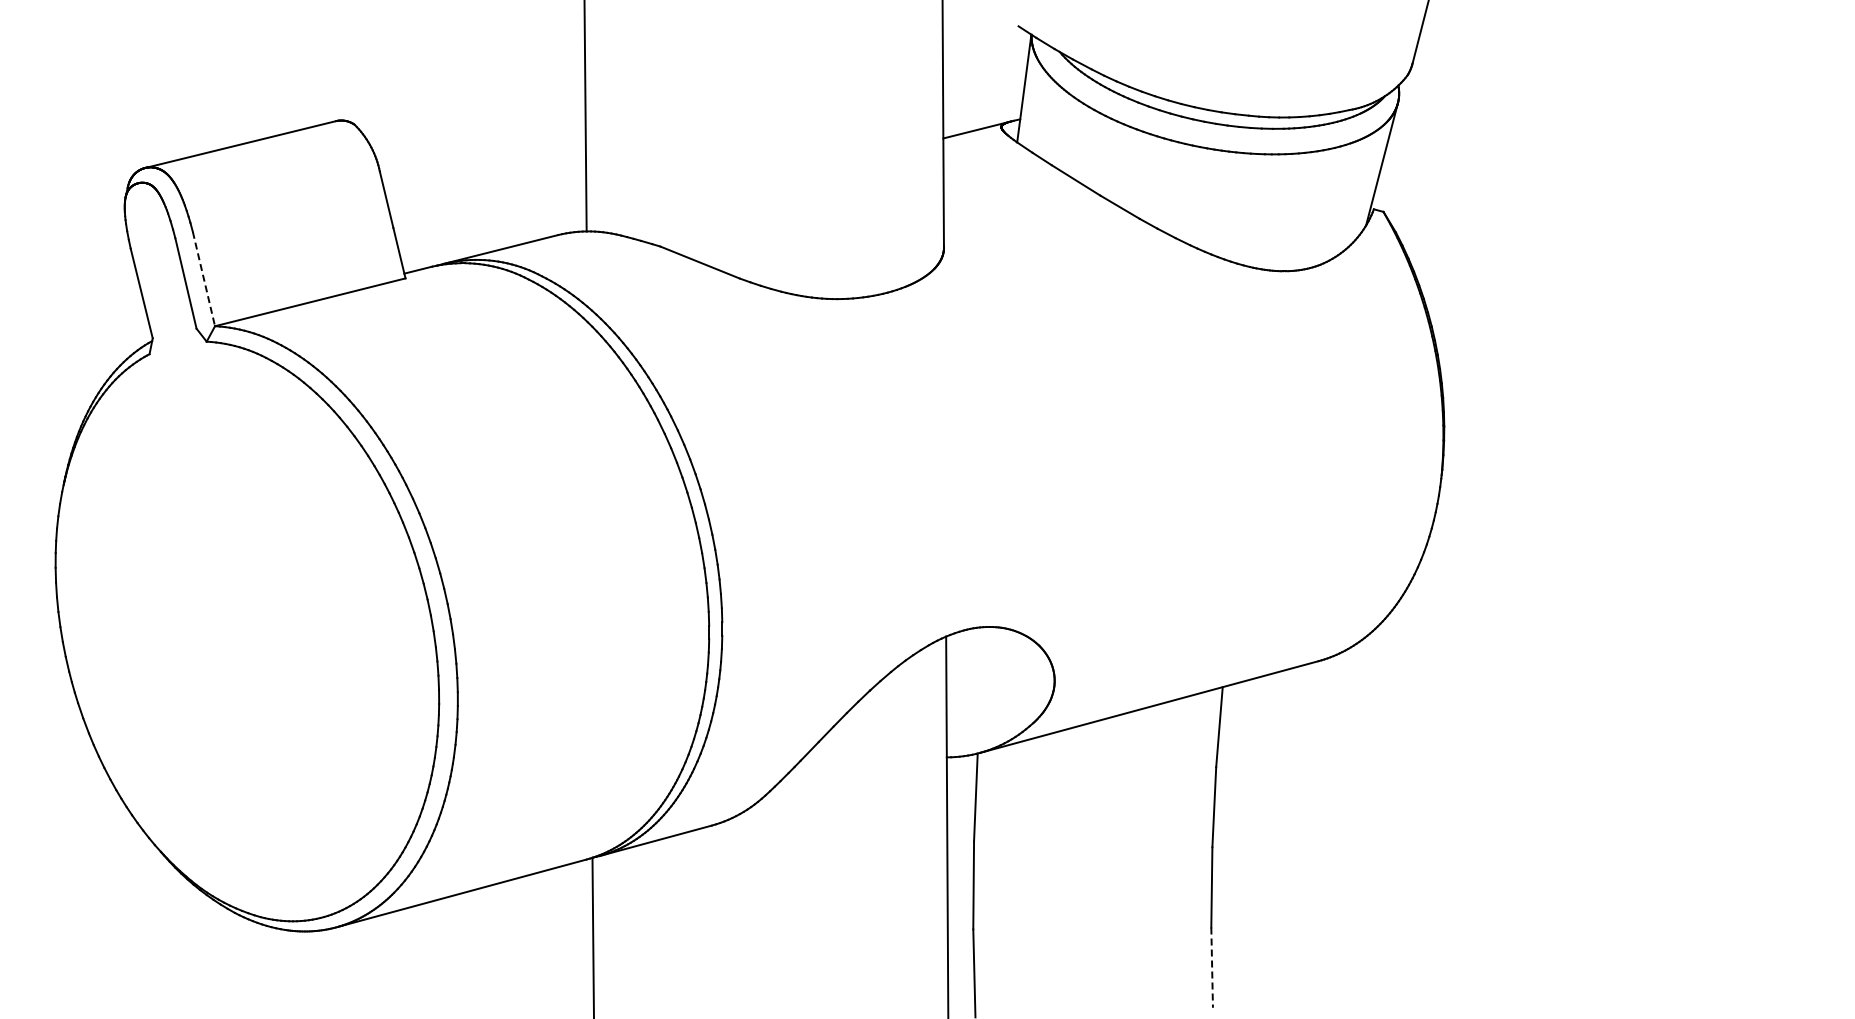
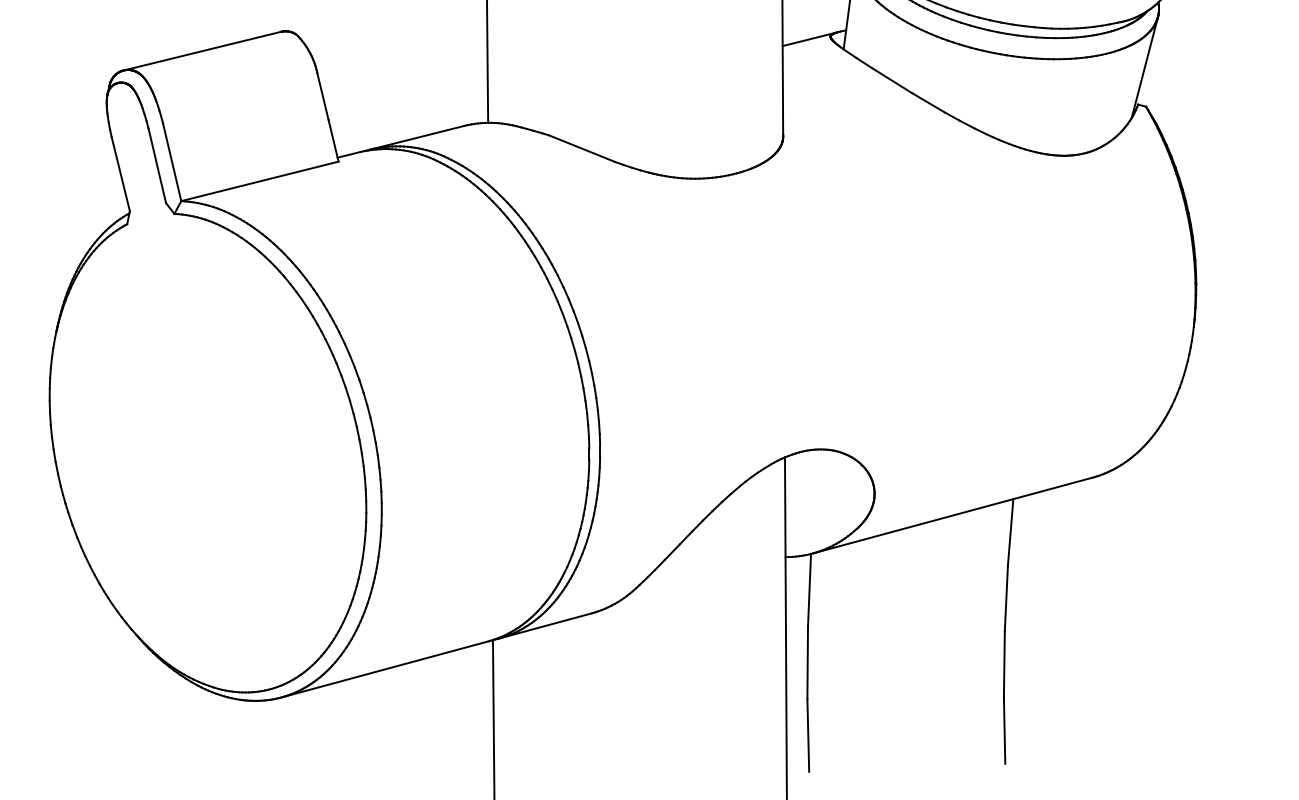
line: (204, 279) -> (172, 162), dashed -> solid
line: (1212, 968) -> (1004, 731), dashed -> solid

